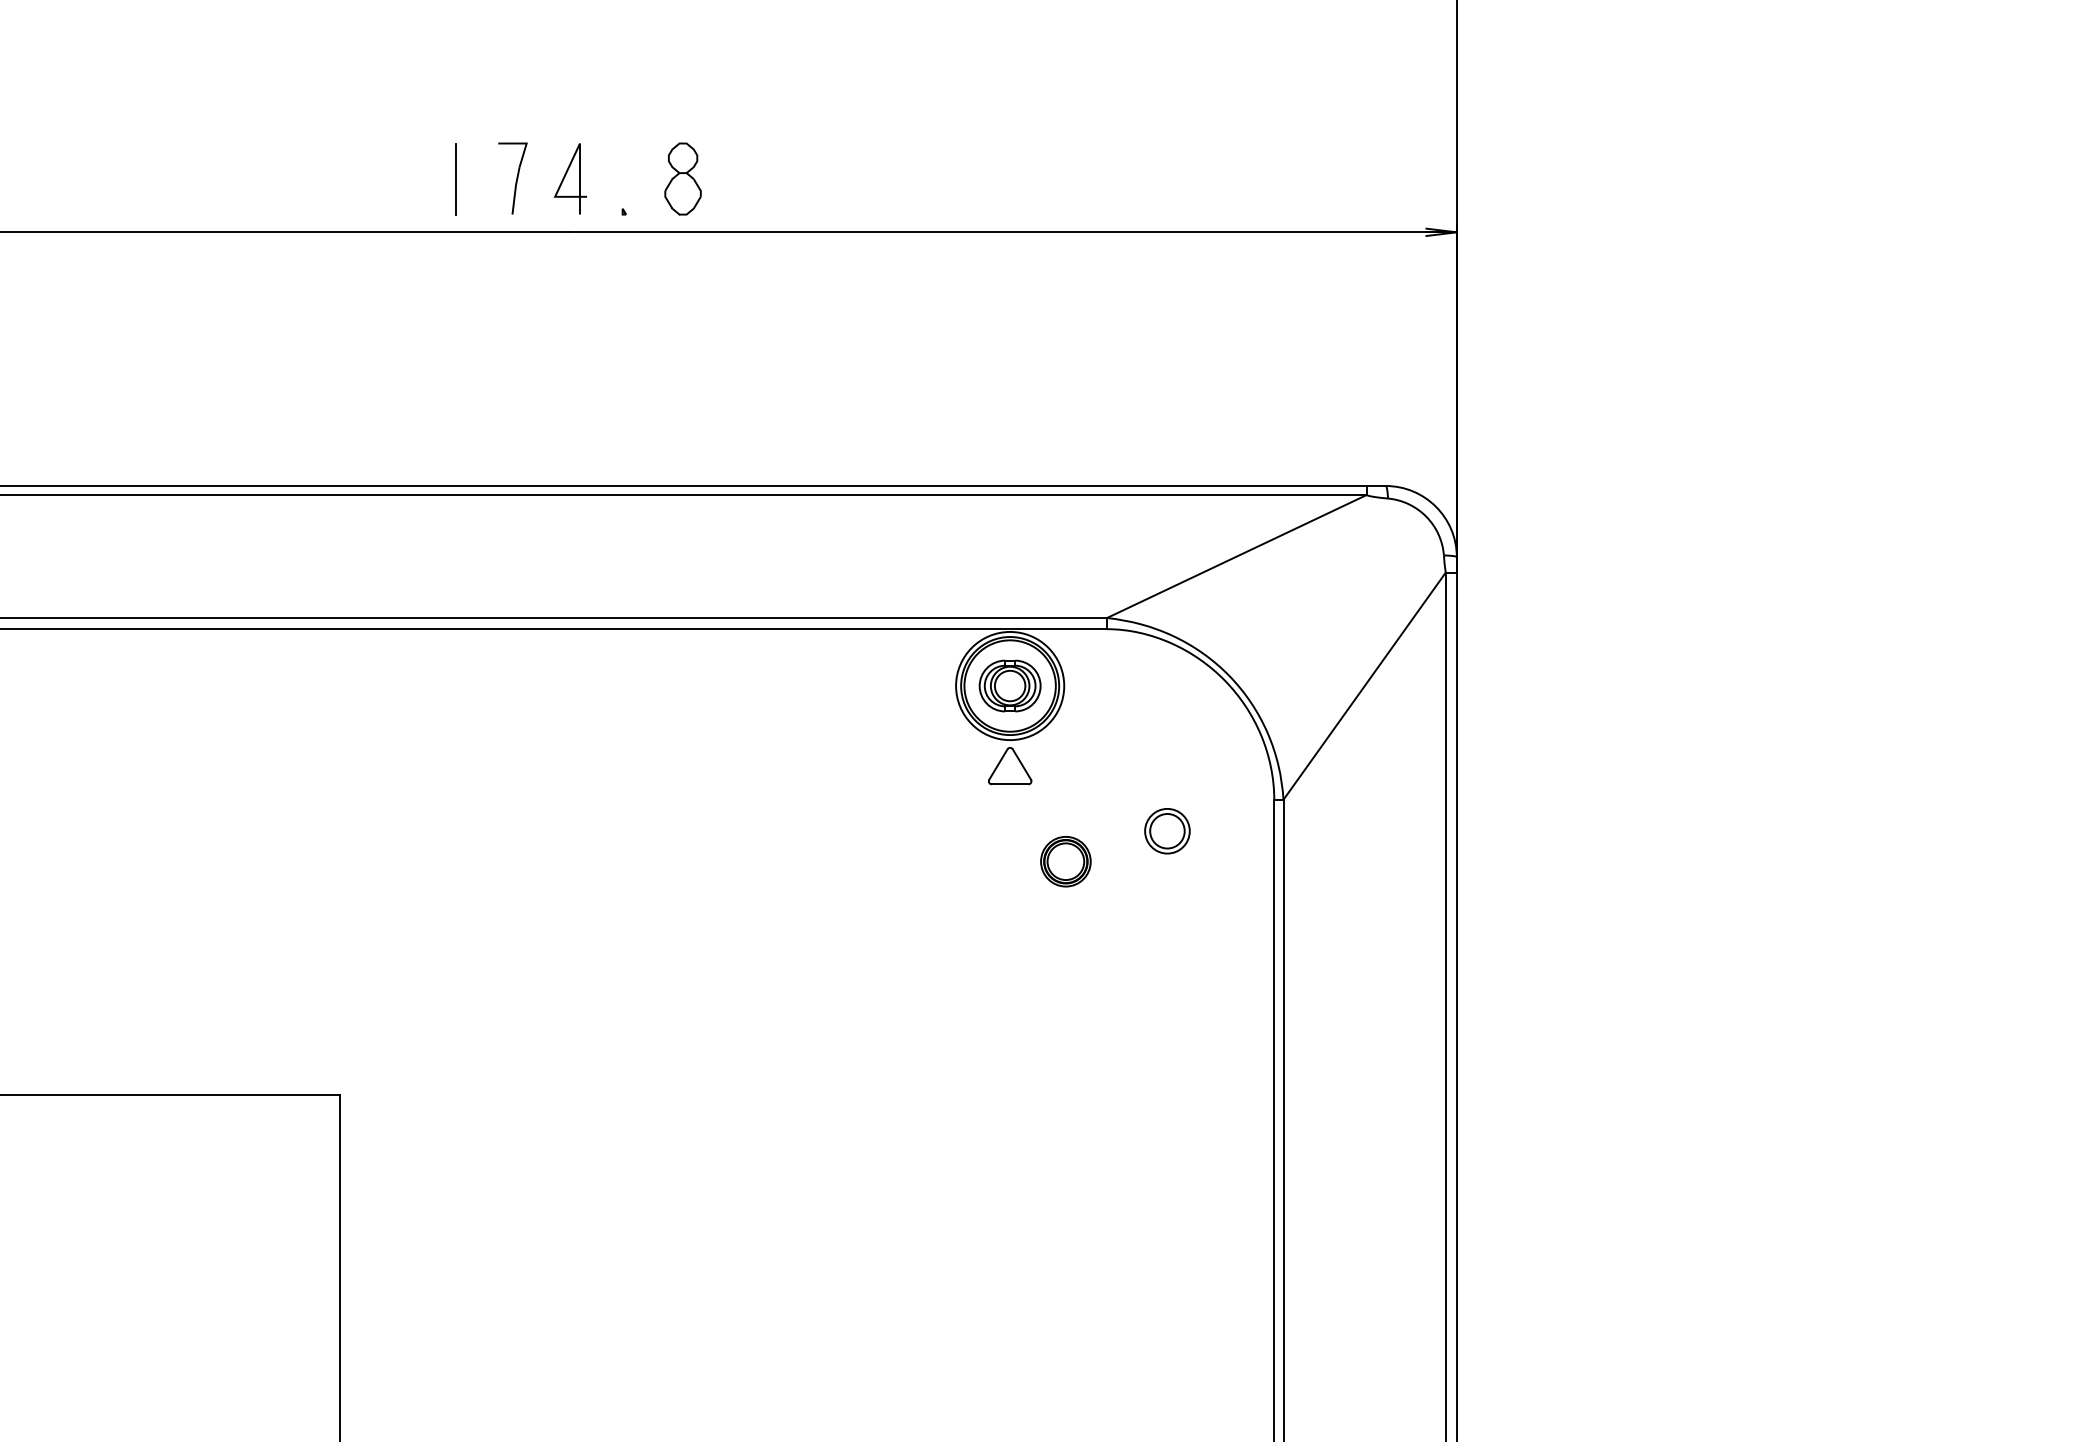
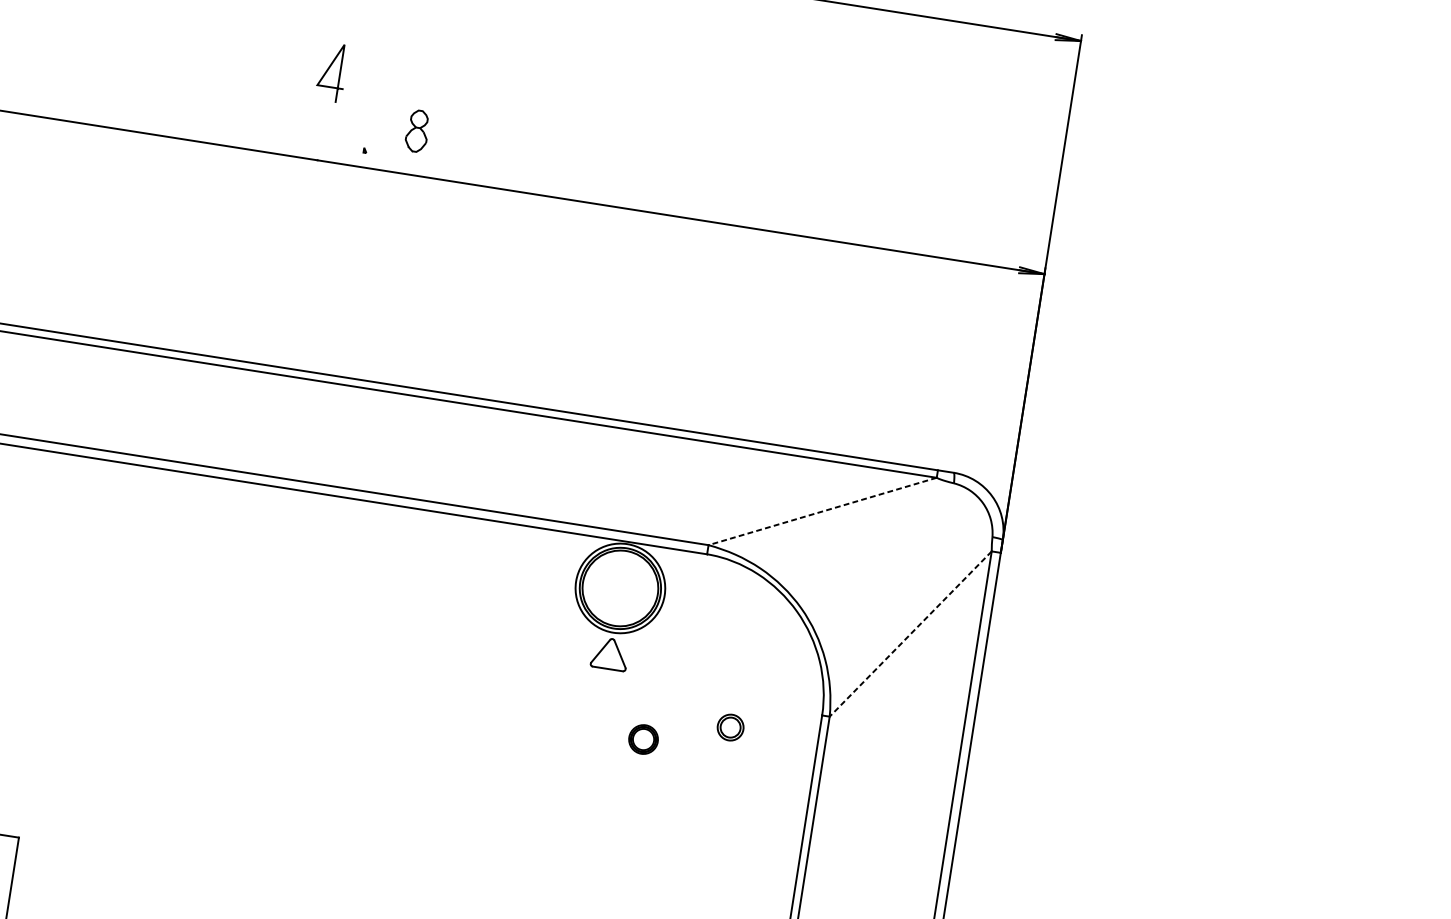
line: (566, 175) -> (329, 69), moved
line: (455, 178) -> (231, 101), removed
part: (512, 178) -> (277, 108), removed
part: (682, 178) -> (417, 130), size x0.7
line: (1236, 556) -> (822, 511), solid -> dashed
part: (1009, 685) -> (619, 587), removed
line: (1364, 686) -> (910, 634), solid -> dashed
part: (1167, 831) -> (730, 727), size x0.7
part: (1065, 861) -> (643, 739), size x0.7

